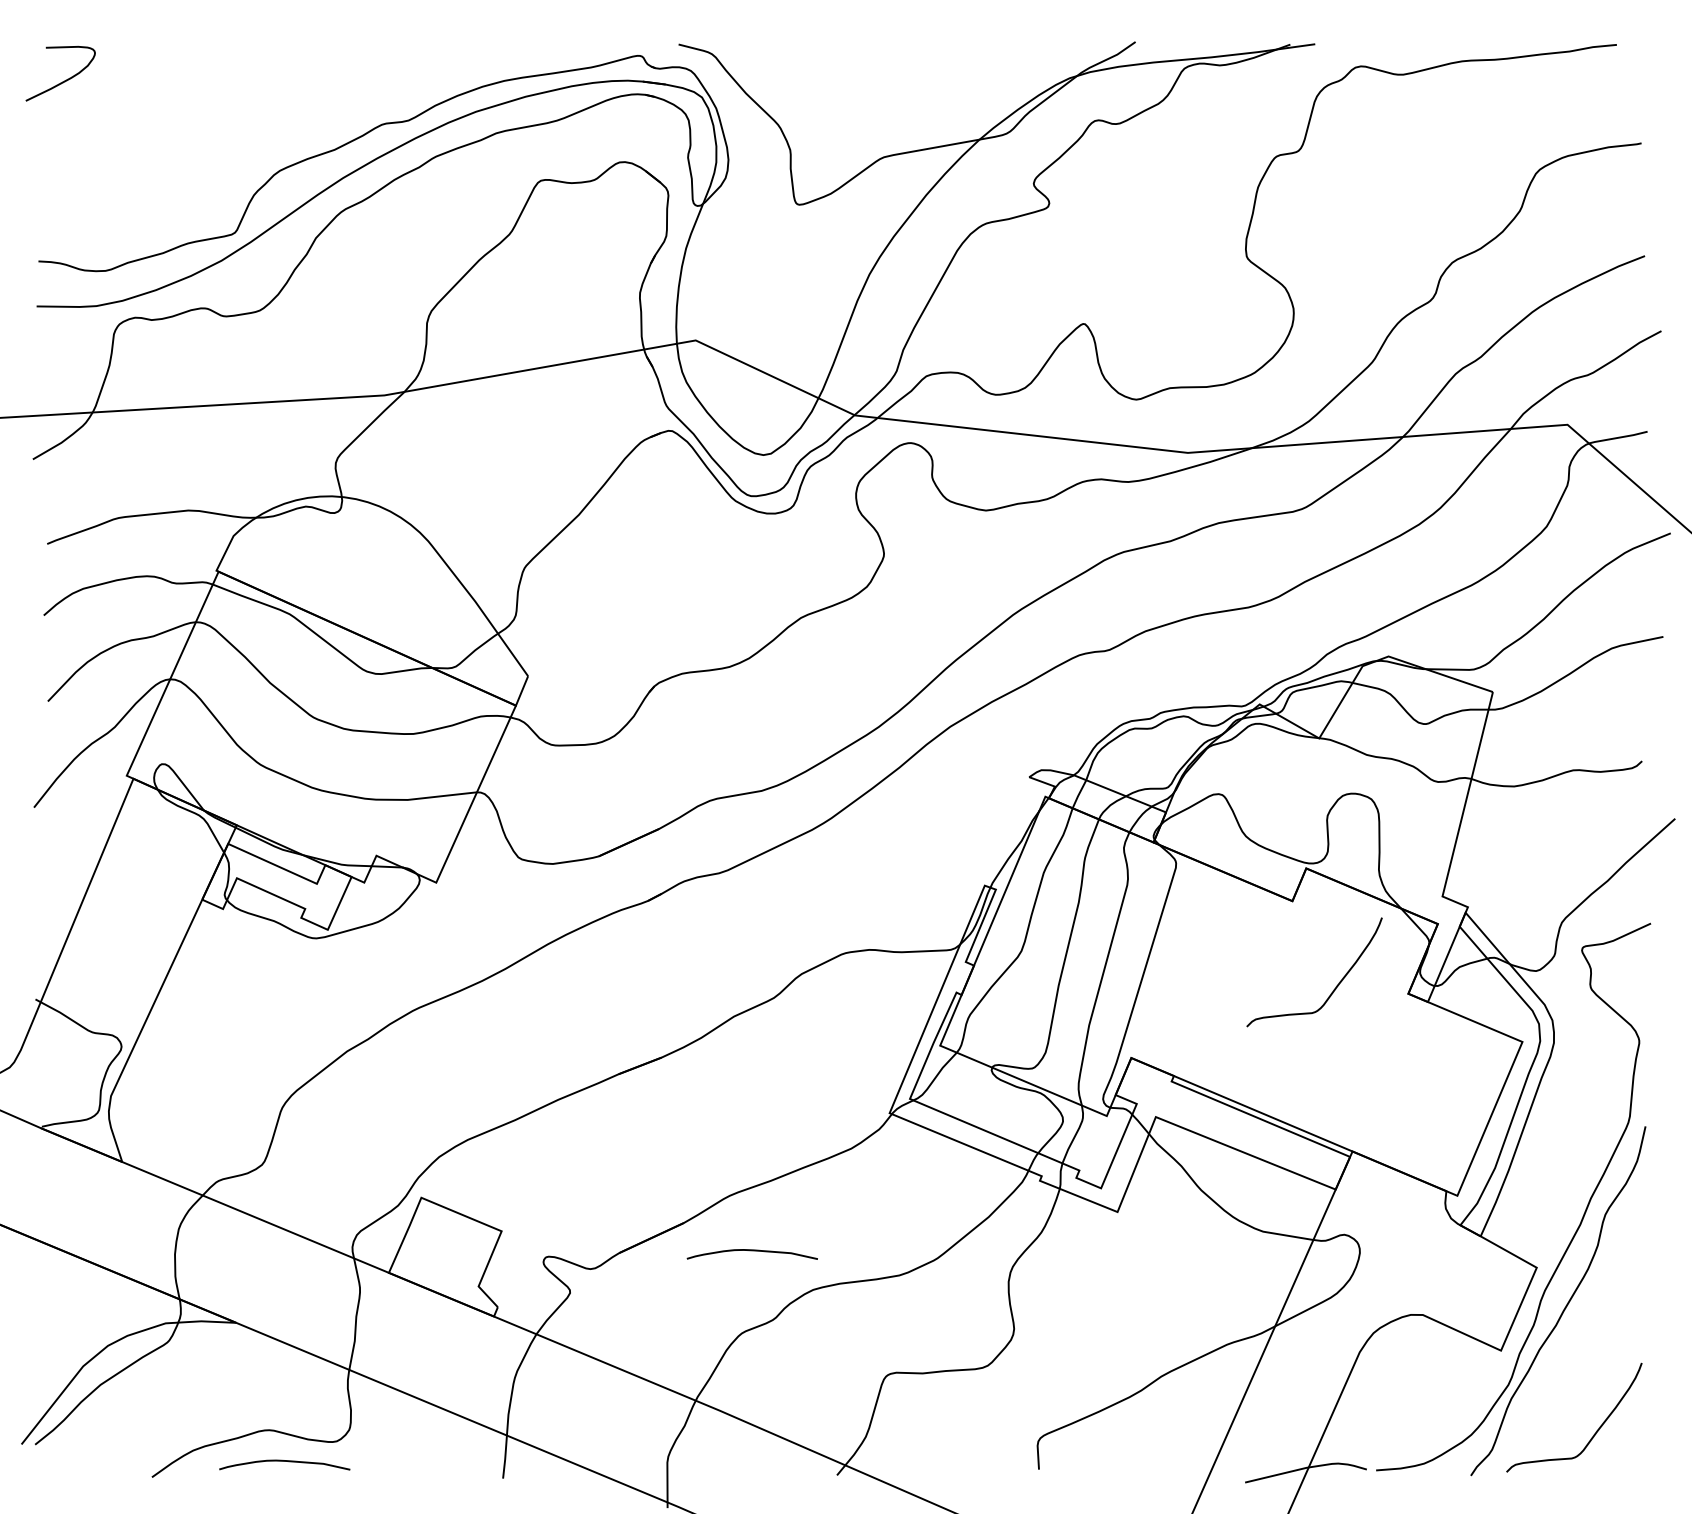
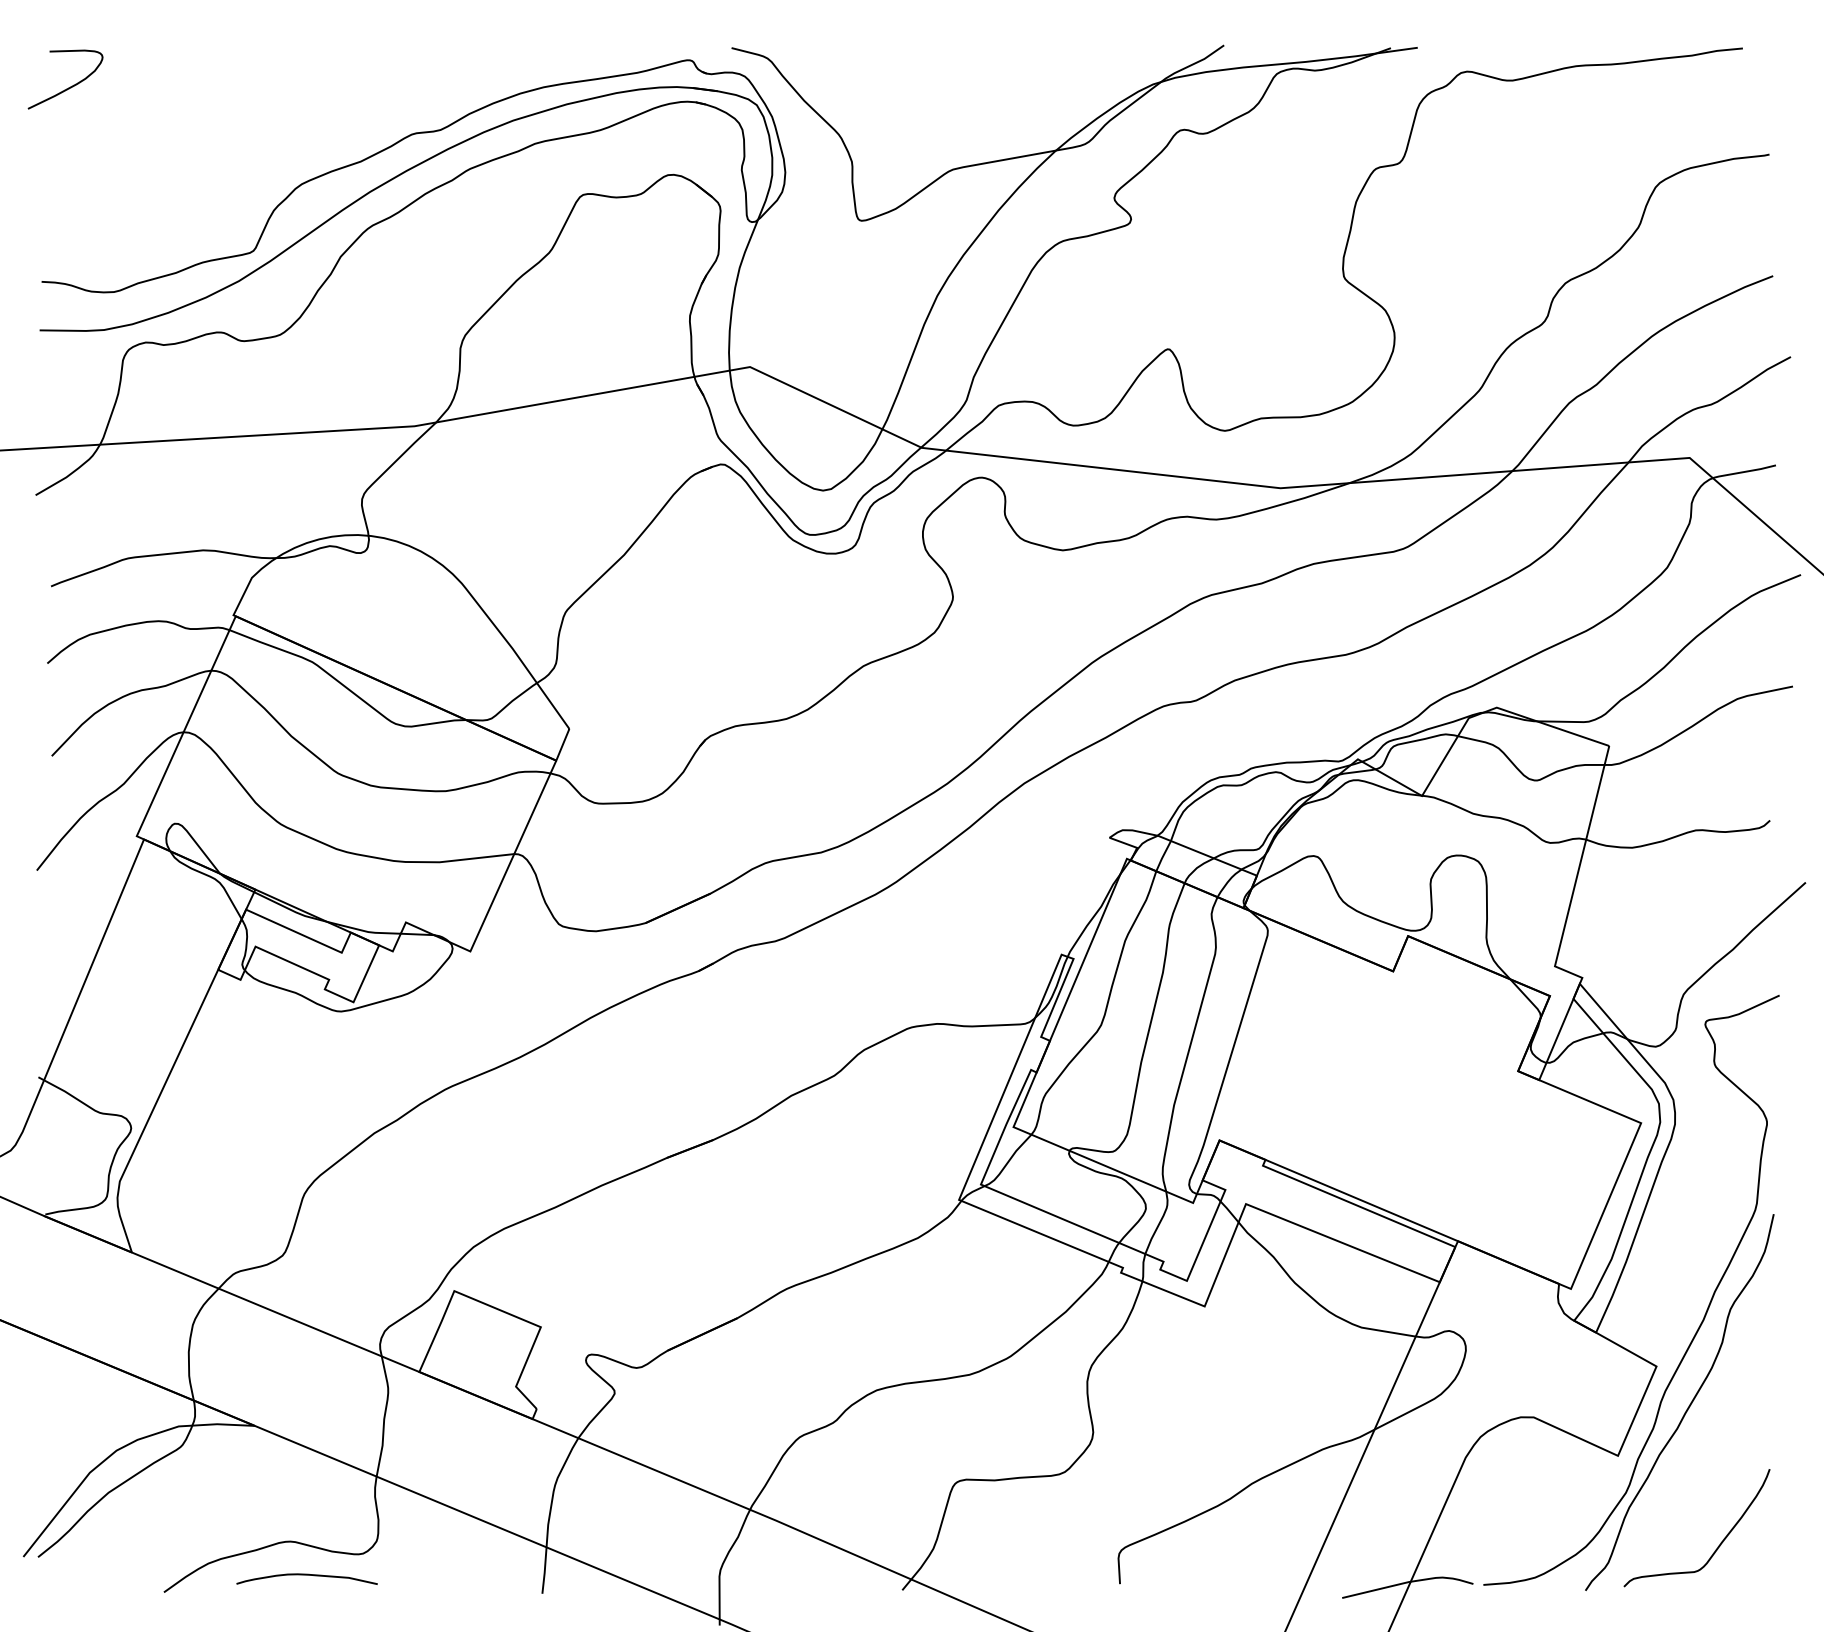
curve: (1333, 989) -> (1437, 1066), removed
curve: (751, 1251) -> (810, 1348), removed

